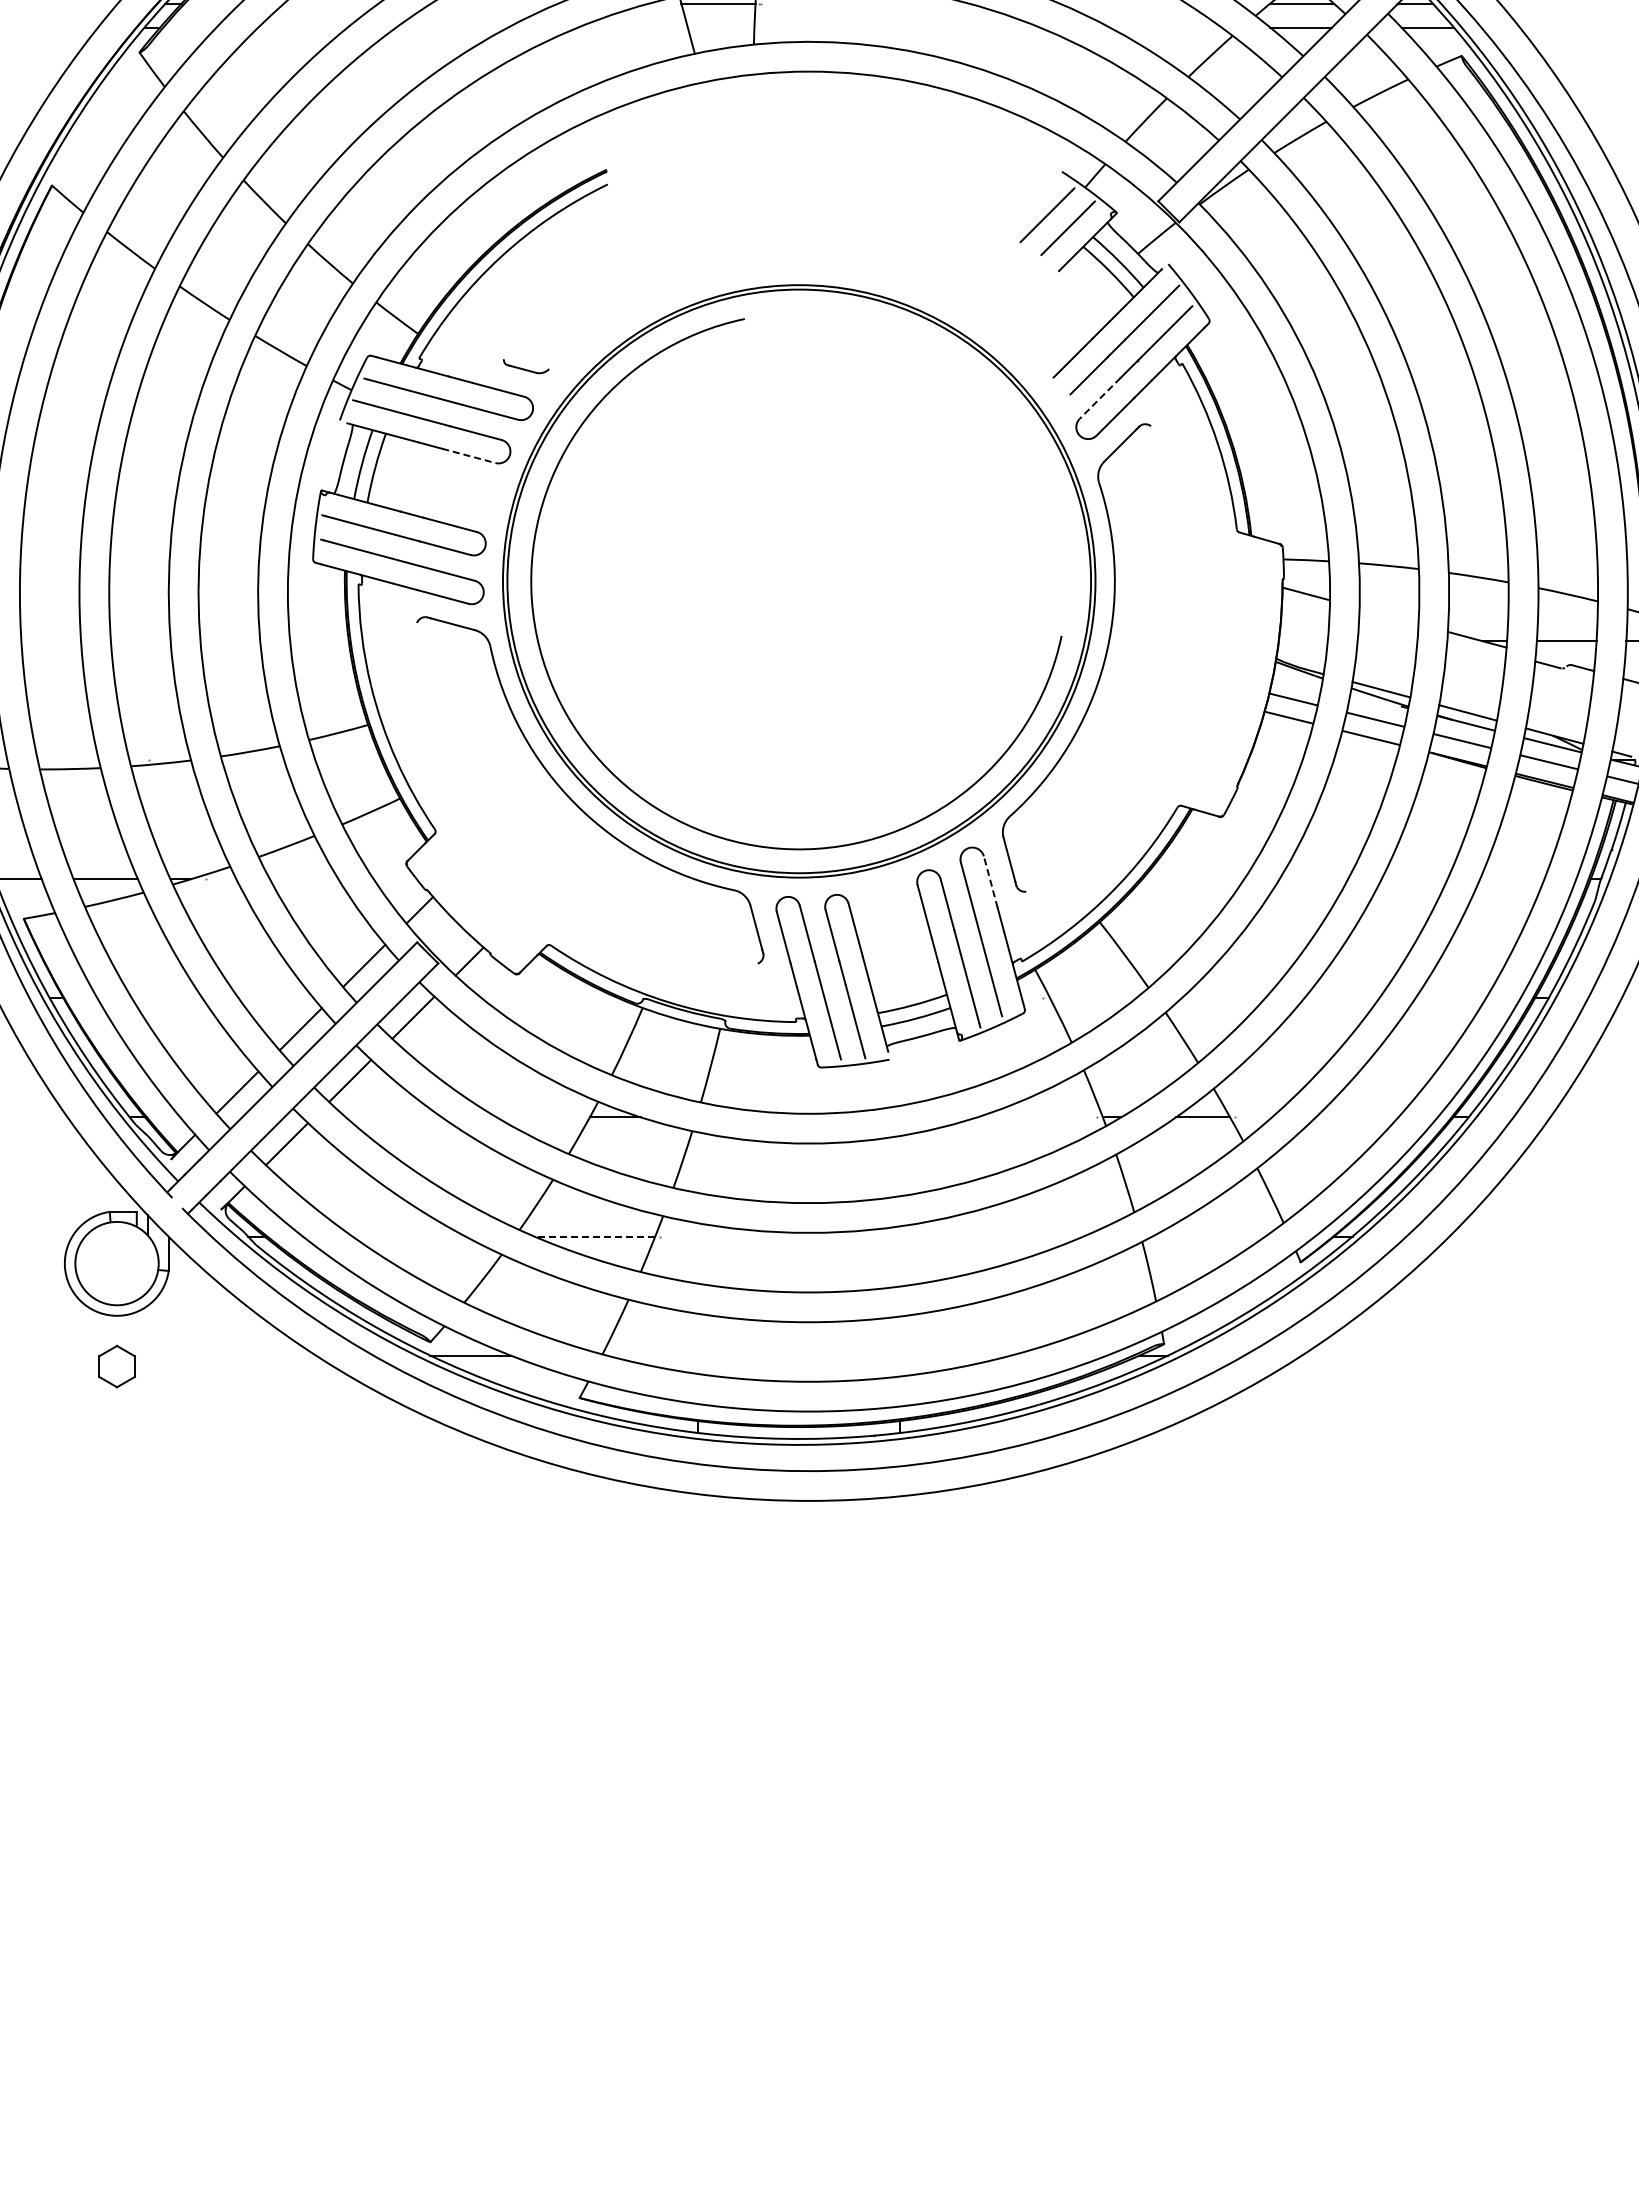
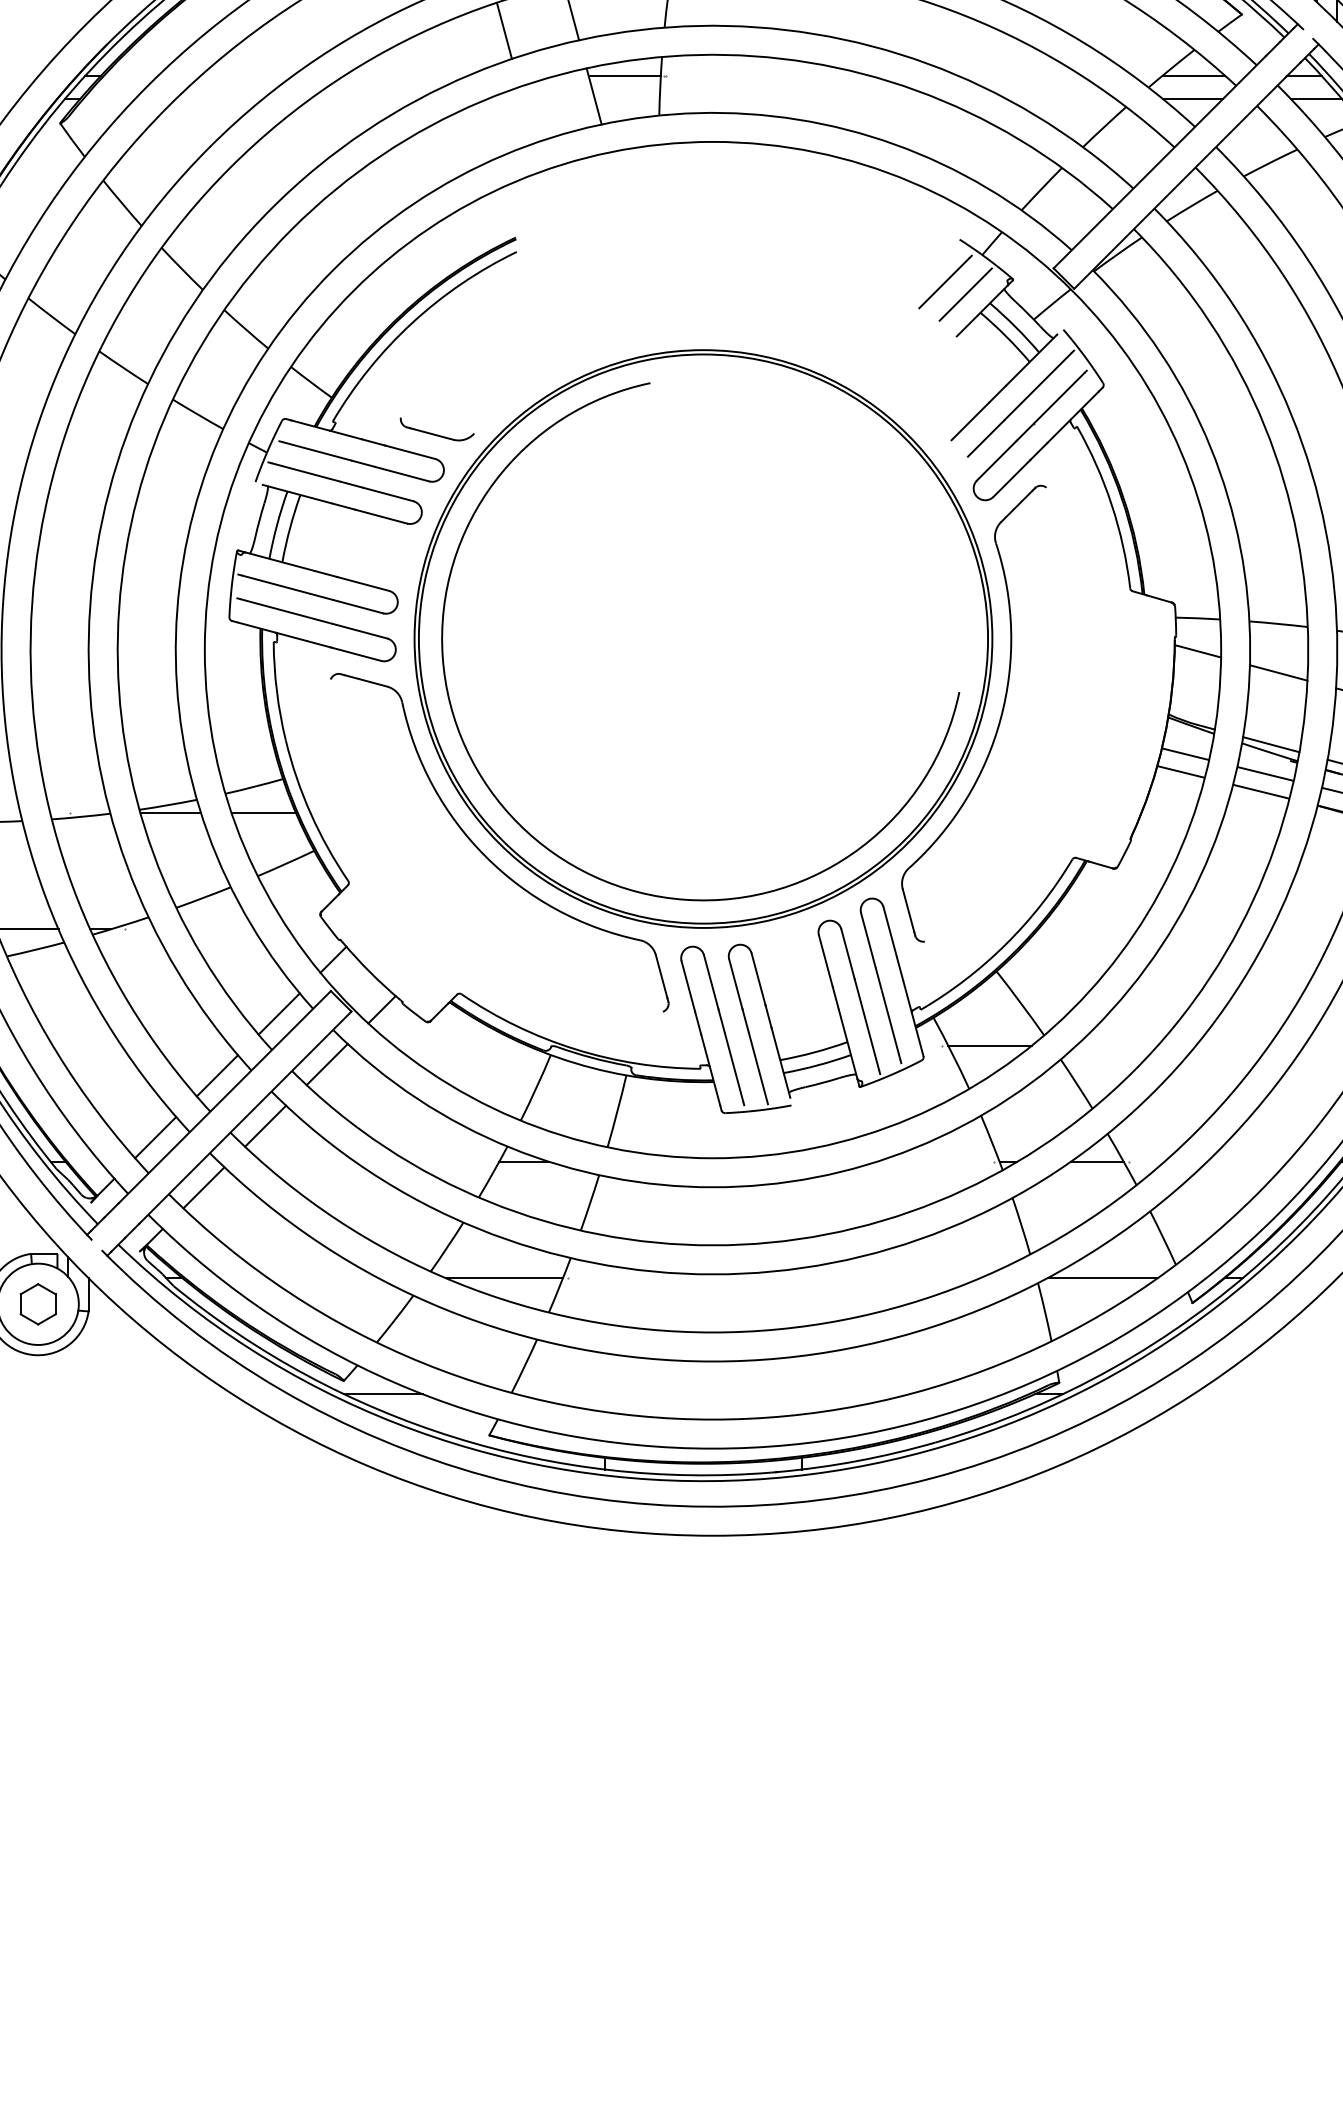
part: (526, 366) -> (437, 429), size x1.67
line: (1100, 398) -> (997, 460), dashed -> solid
line: (468, 455) -> (380, 516), dashed -> solid
line: (1388, 616) -> (1278, 673), added
line: (252, 760) -> (170, 813), added
line: (348, 760) -> (263, 813), added
line: (990, 882) -> (889, 932), dashed -> solid
line: (1093, 998) -> (990, 1045), added
line: (594, 1236) -> (503, 1277), dashed -> solid
line: (1208, 1236) -> (1102, 1277), added
part: (116, 1366) -> (37, 1304), moved

